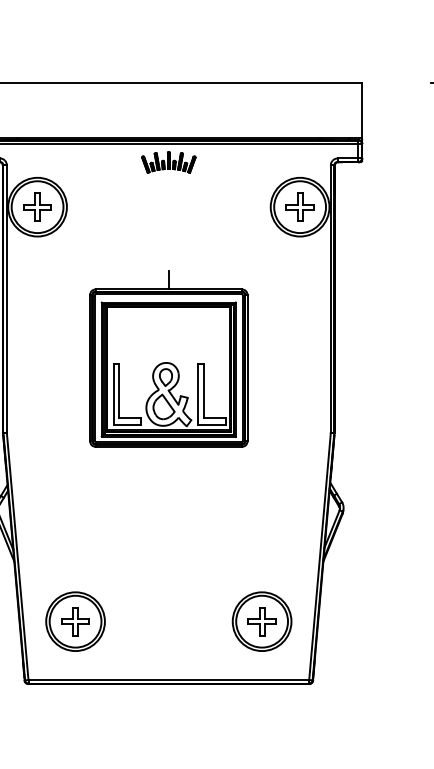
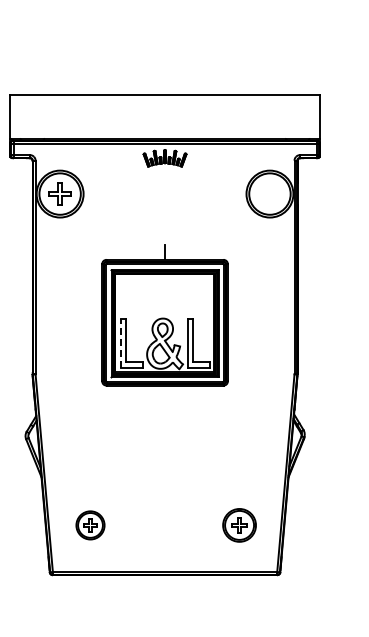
part: (299, 206) -> (269, 193), removed
line: (113, 394) -> (120, 343), solid -> dashed
part: (75, 621) -> (90, 525), size x0.6
part: (261, 621) -> (239, 525), size x0.7

